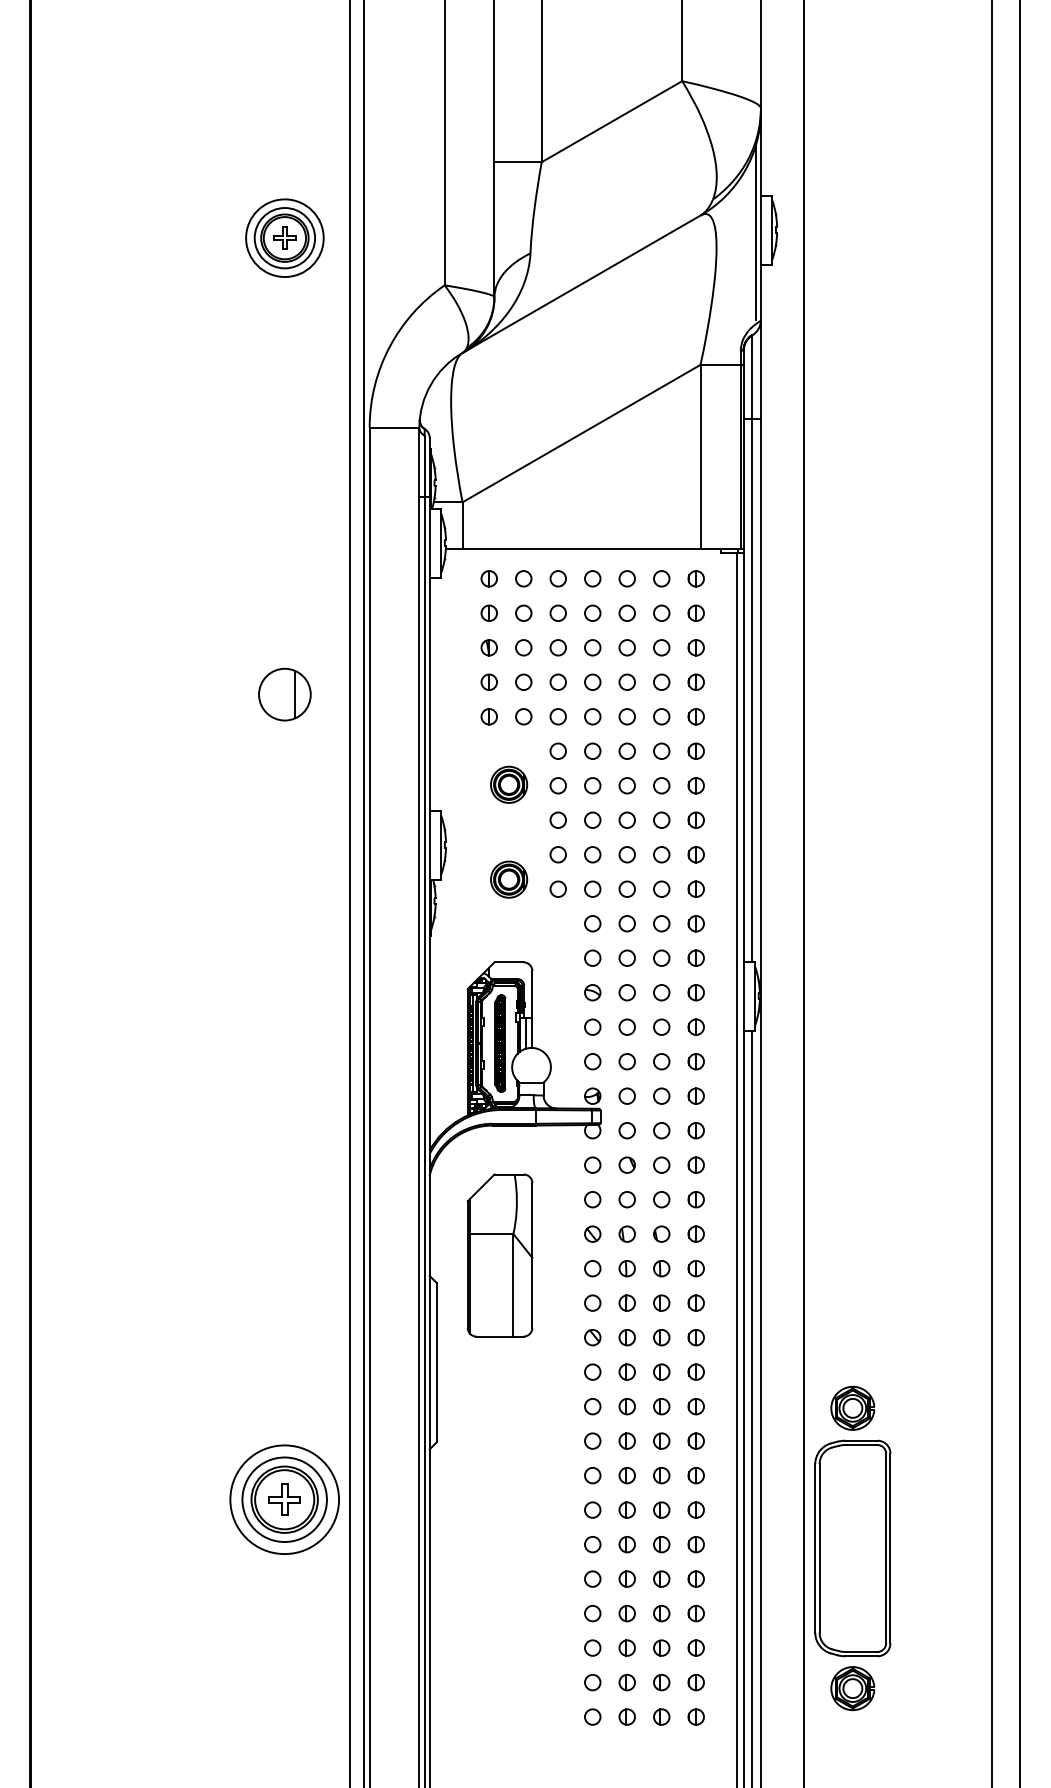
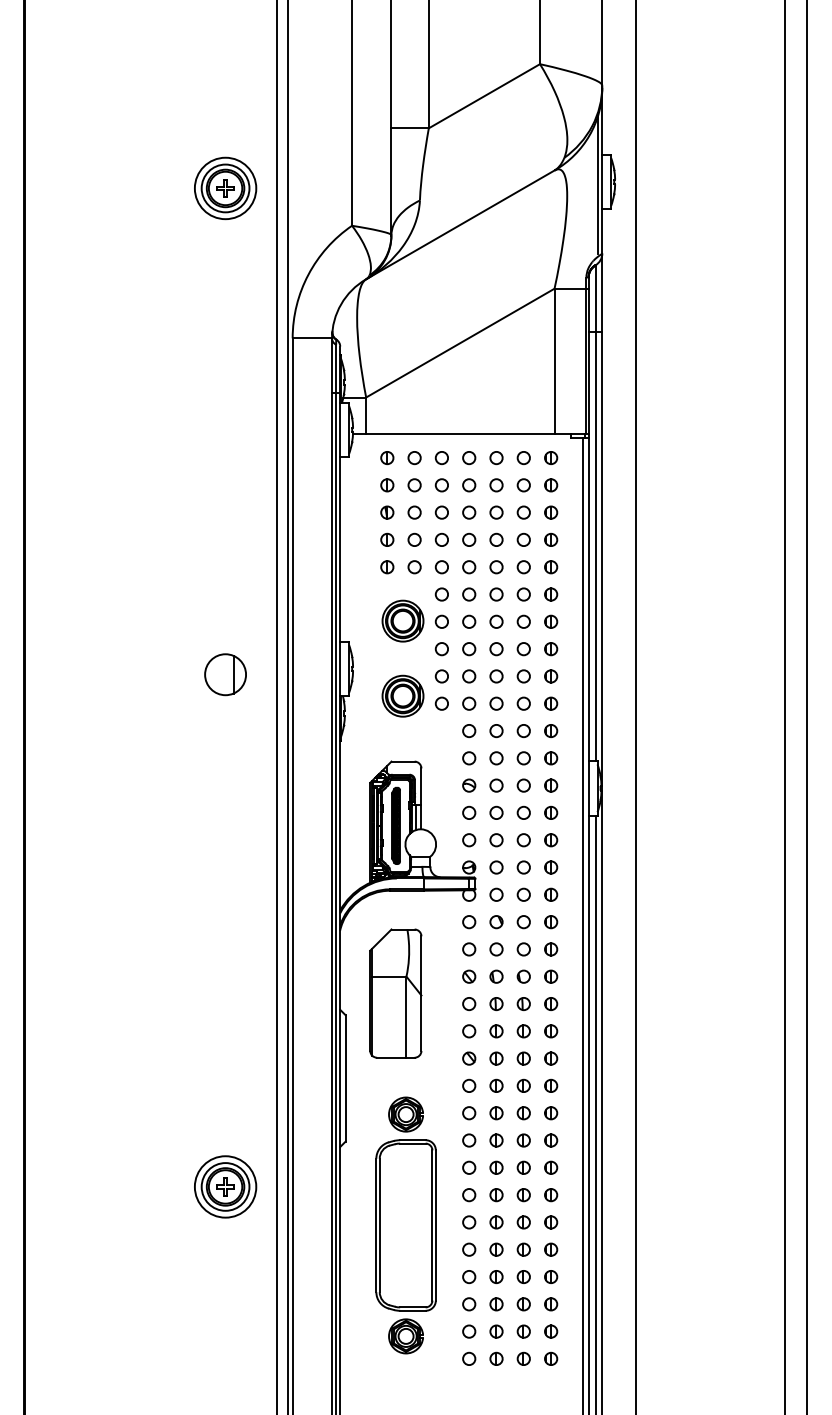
part: (284, 694) -> (225, 674), moved
part: (508, 784) -> (402, 620), size x1.43
part: (508, 878) -> (402, 695), size x1.43
part: (284, 1499) -> (225, 1186), size x0.71
part: (852, 1548) -> (405, 1225), moved

